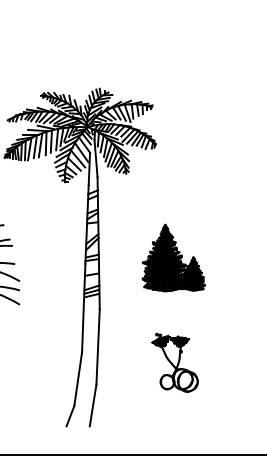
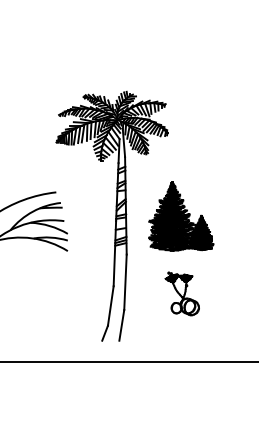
part: (174, 257) -> (181, 216), size x1.4

